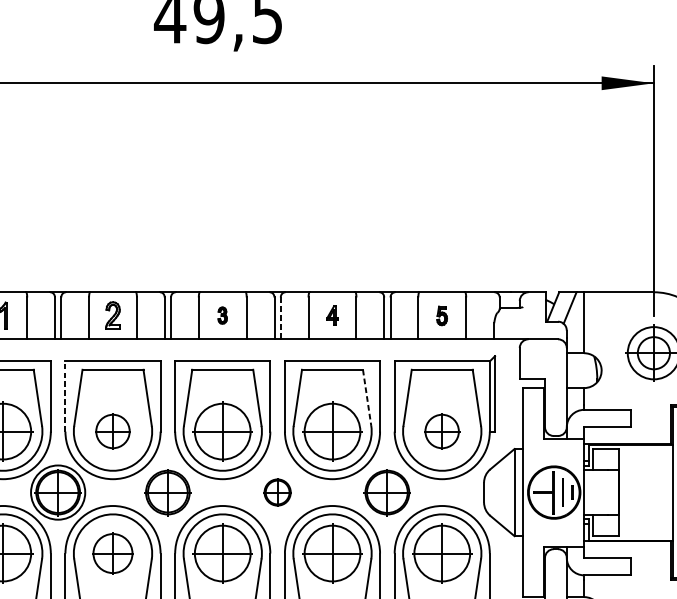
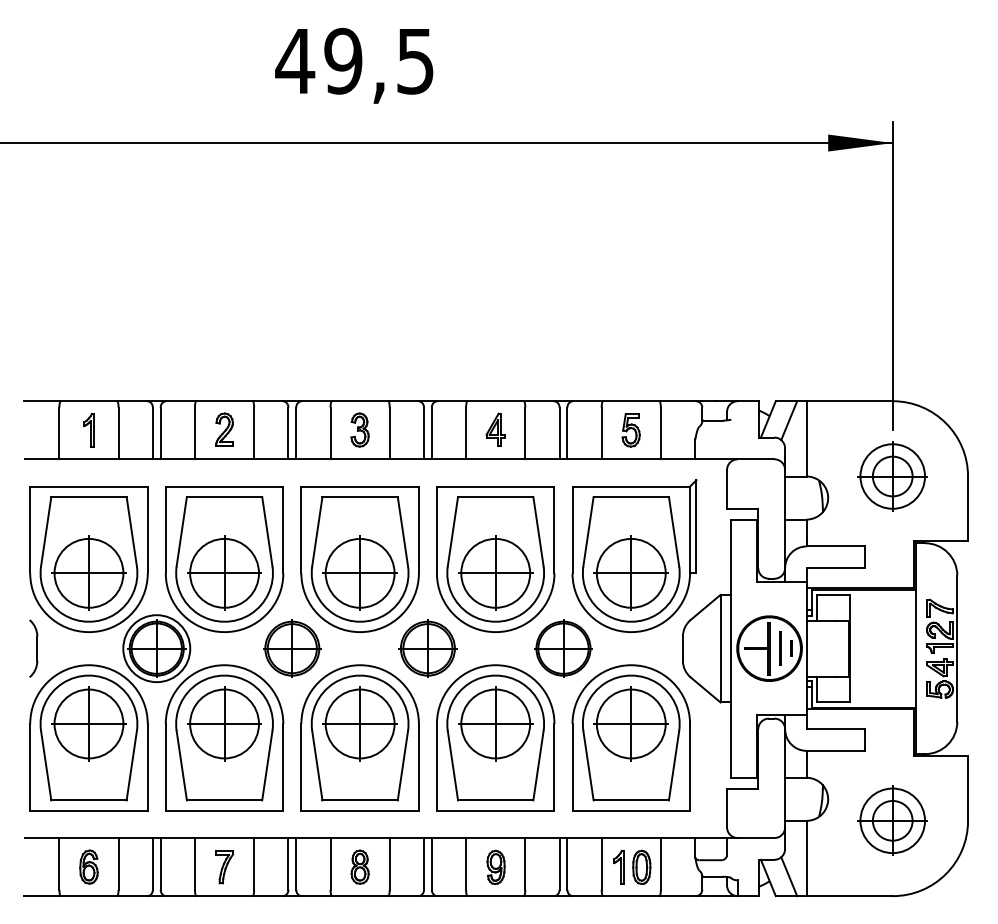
part: (222, 315) -> (359, 429), size x1.67
part: (332, 315) -> (495, 429), size x1.43
part: (441, 315) -> (630, 430), size x1.43
line: (280, 318) -> (431, 433), dashed -> solid
line: (65, 396) -> (165, 529), dashed -> solid
line: (367, 398) -> (538, 532), dashed -> solid
part: (112, 430) -> (224, 572), size x1.67
part: (441, 430) -> (630, 572), size x1.67
part: (277, 492) -> (427, 648), size x1.67
part: (112, 553) -> (224, 723), size x1.43

